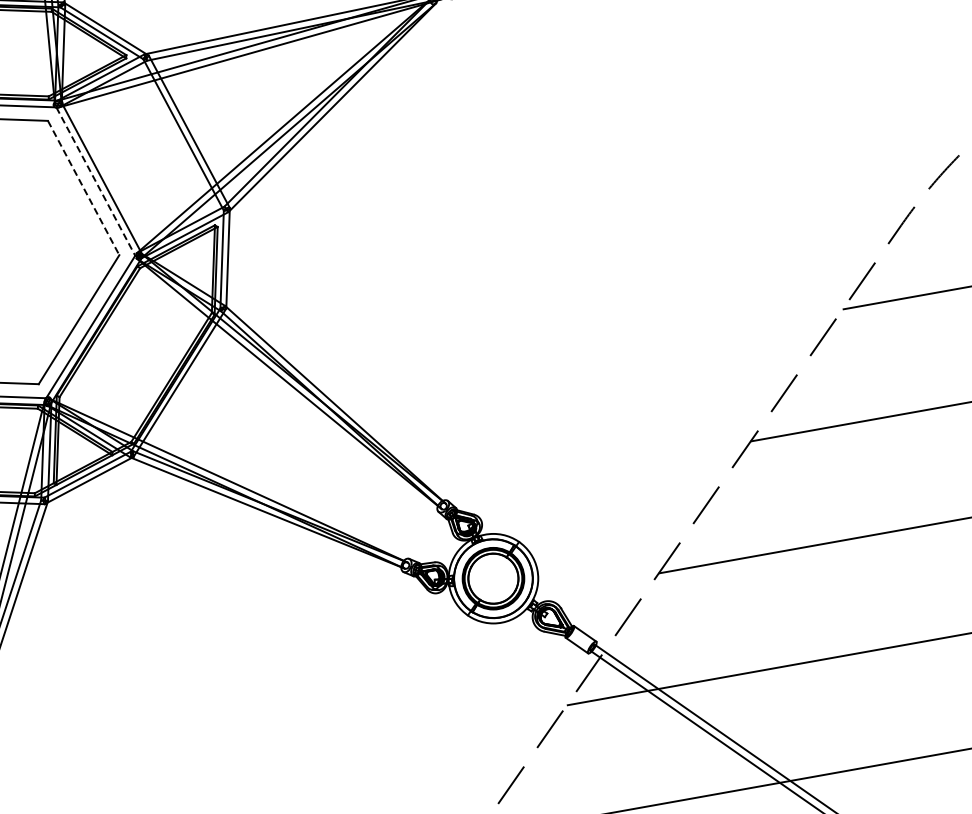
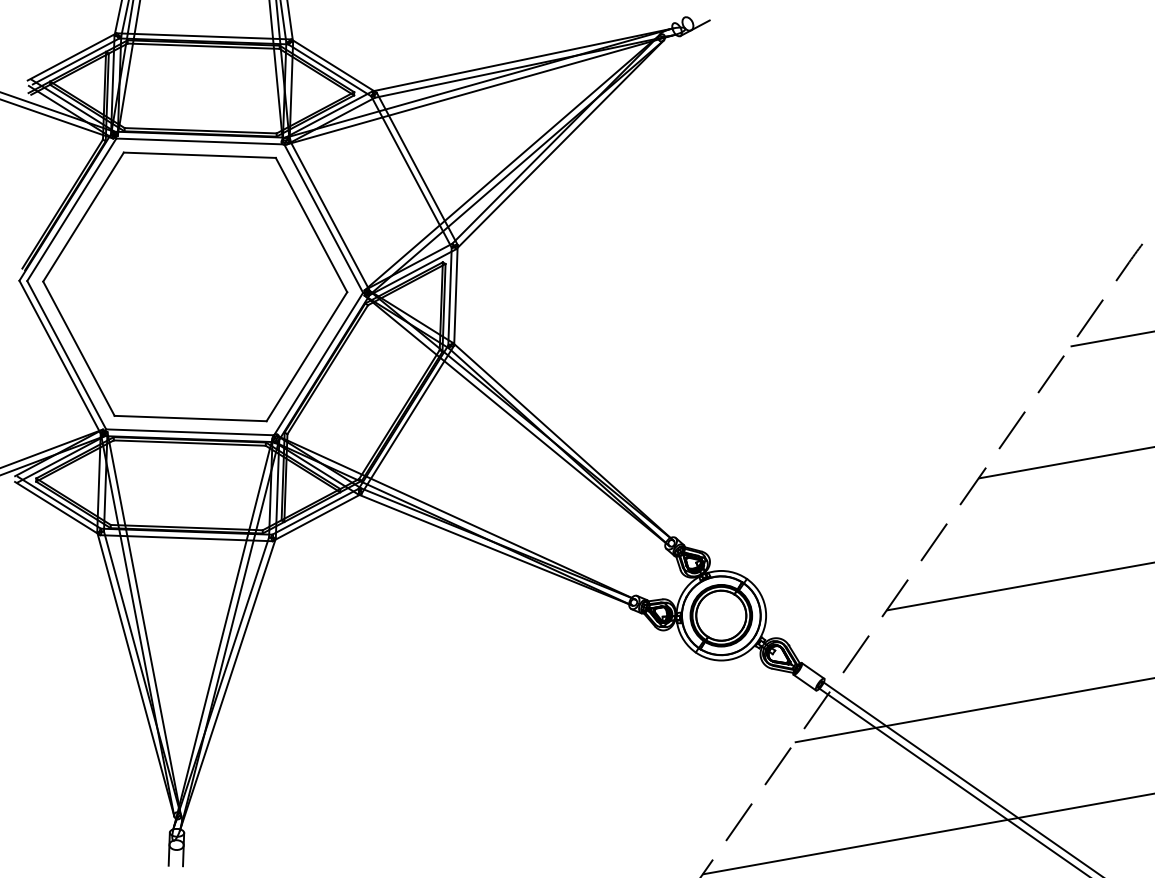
line: (95, 182) -> (323, 219), dashed -> solid
line: (83, 188) -> (311, 225), dashed -> solid

